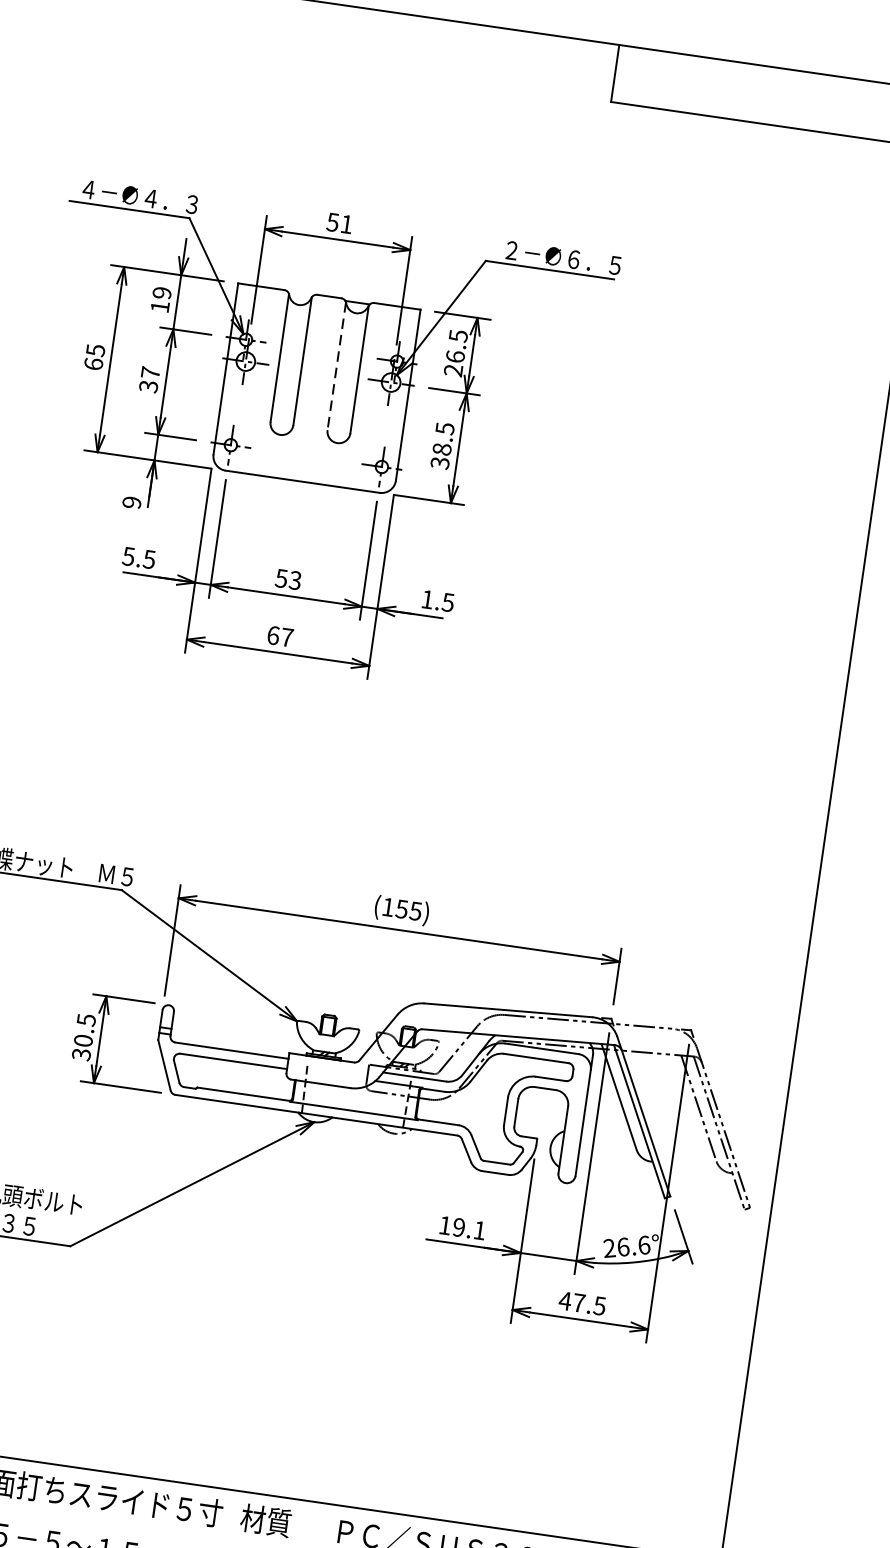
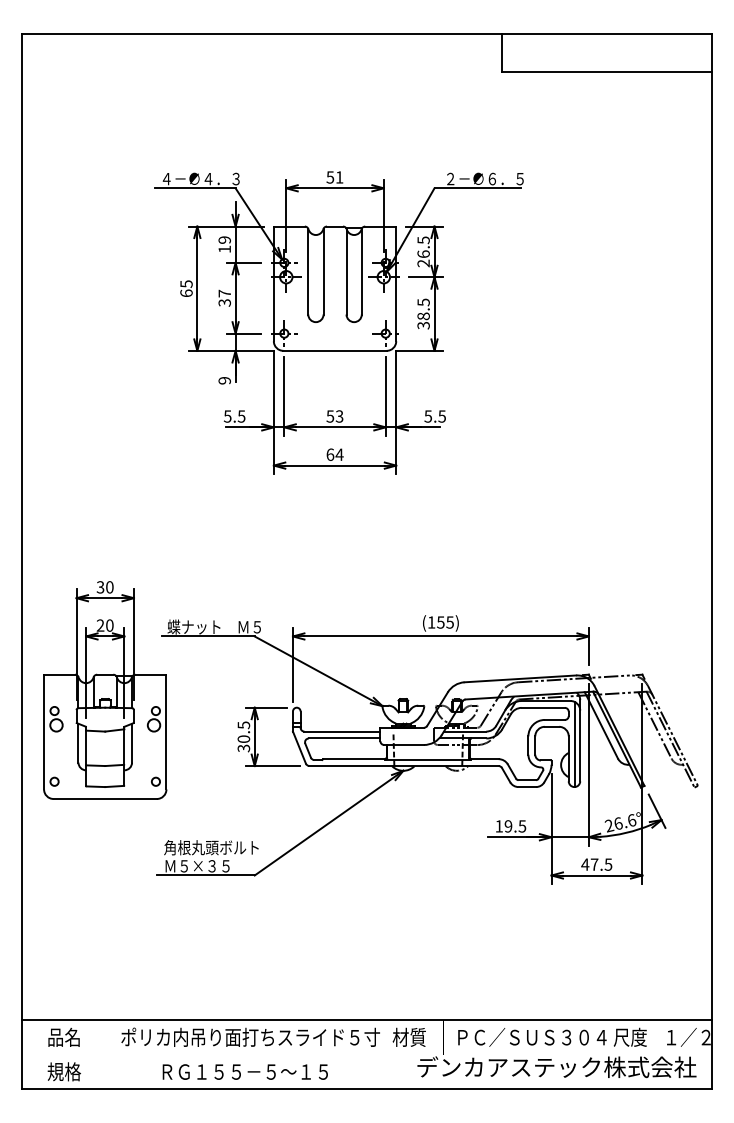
line: (336, 365) -> (346, 271), dashed -> solid
text: (426, 599) -> (427, 416), 1.5 -> 5.5
text: (287, 637) -> (339, 454), 67 -> 64
line: (576, 1119) -> (575, 744), added
text: (479, 1230) -> (522, 826), 19.1 -> 19.5

